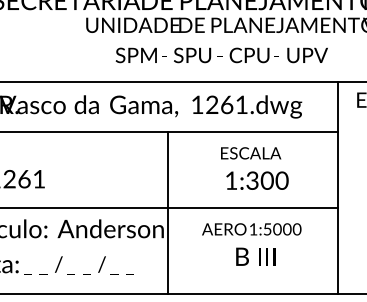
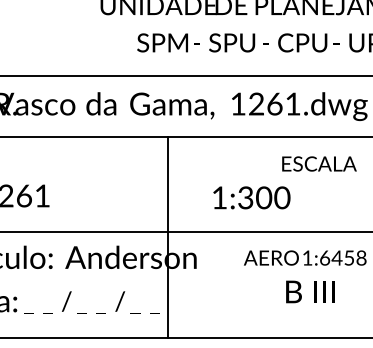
text: (251, 153) -> (319, 164), moved
text: (257, 180) -> (251, 197), moved
line: (167, 212) -> (167, 237), moved
text: (282, 229) -> (343, 258), 1:5000 -> 1:6458

